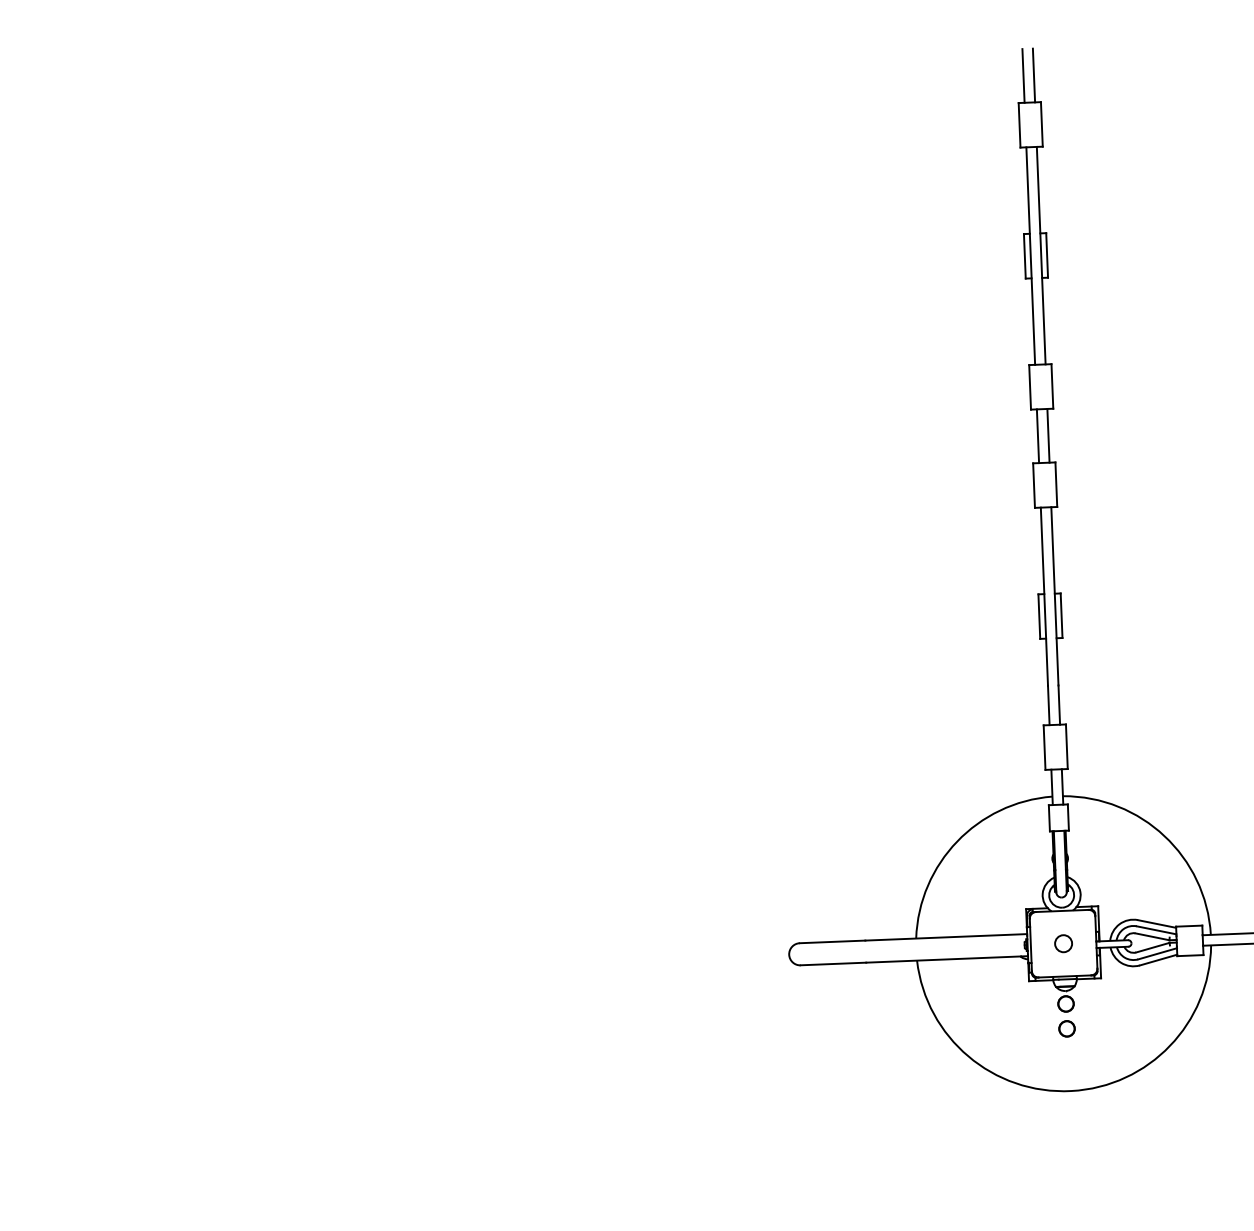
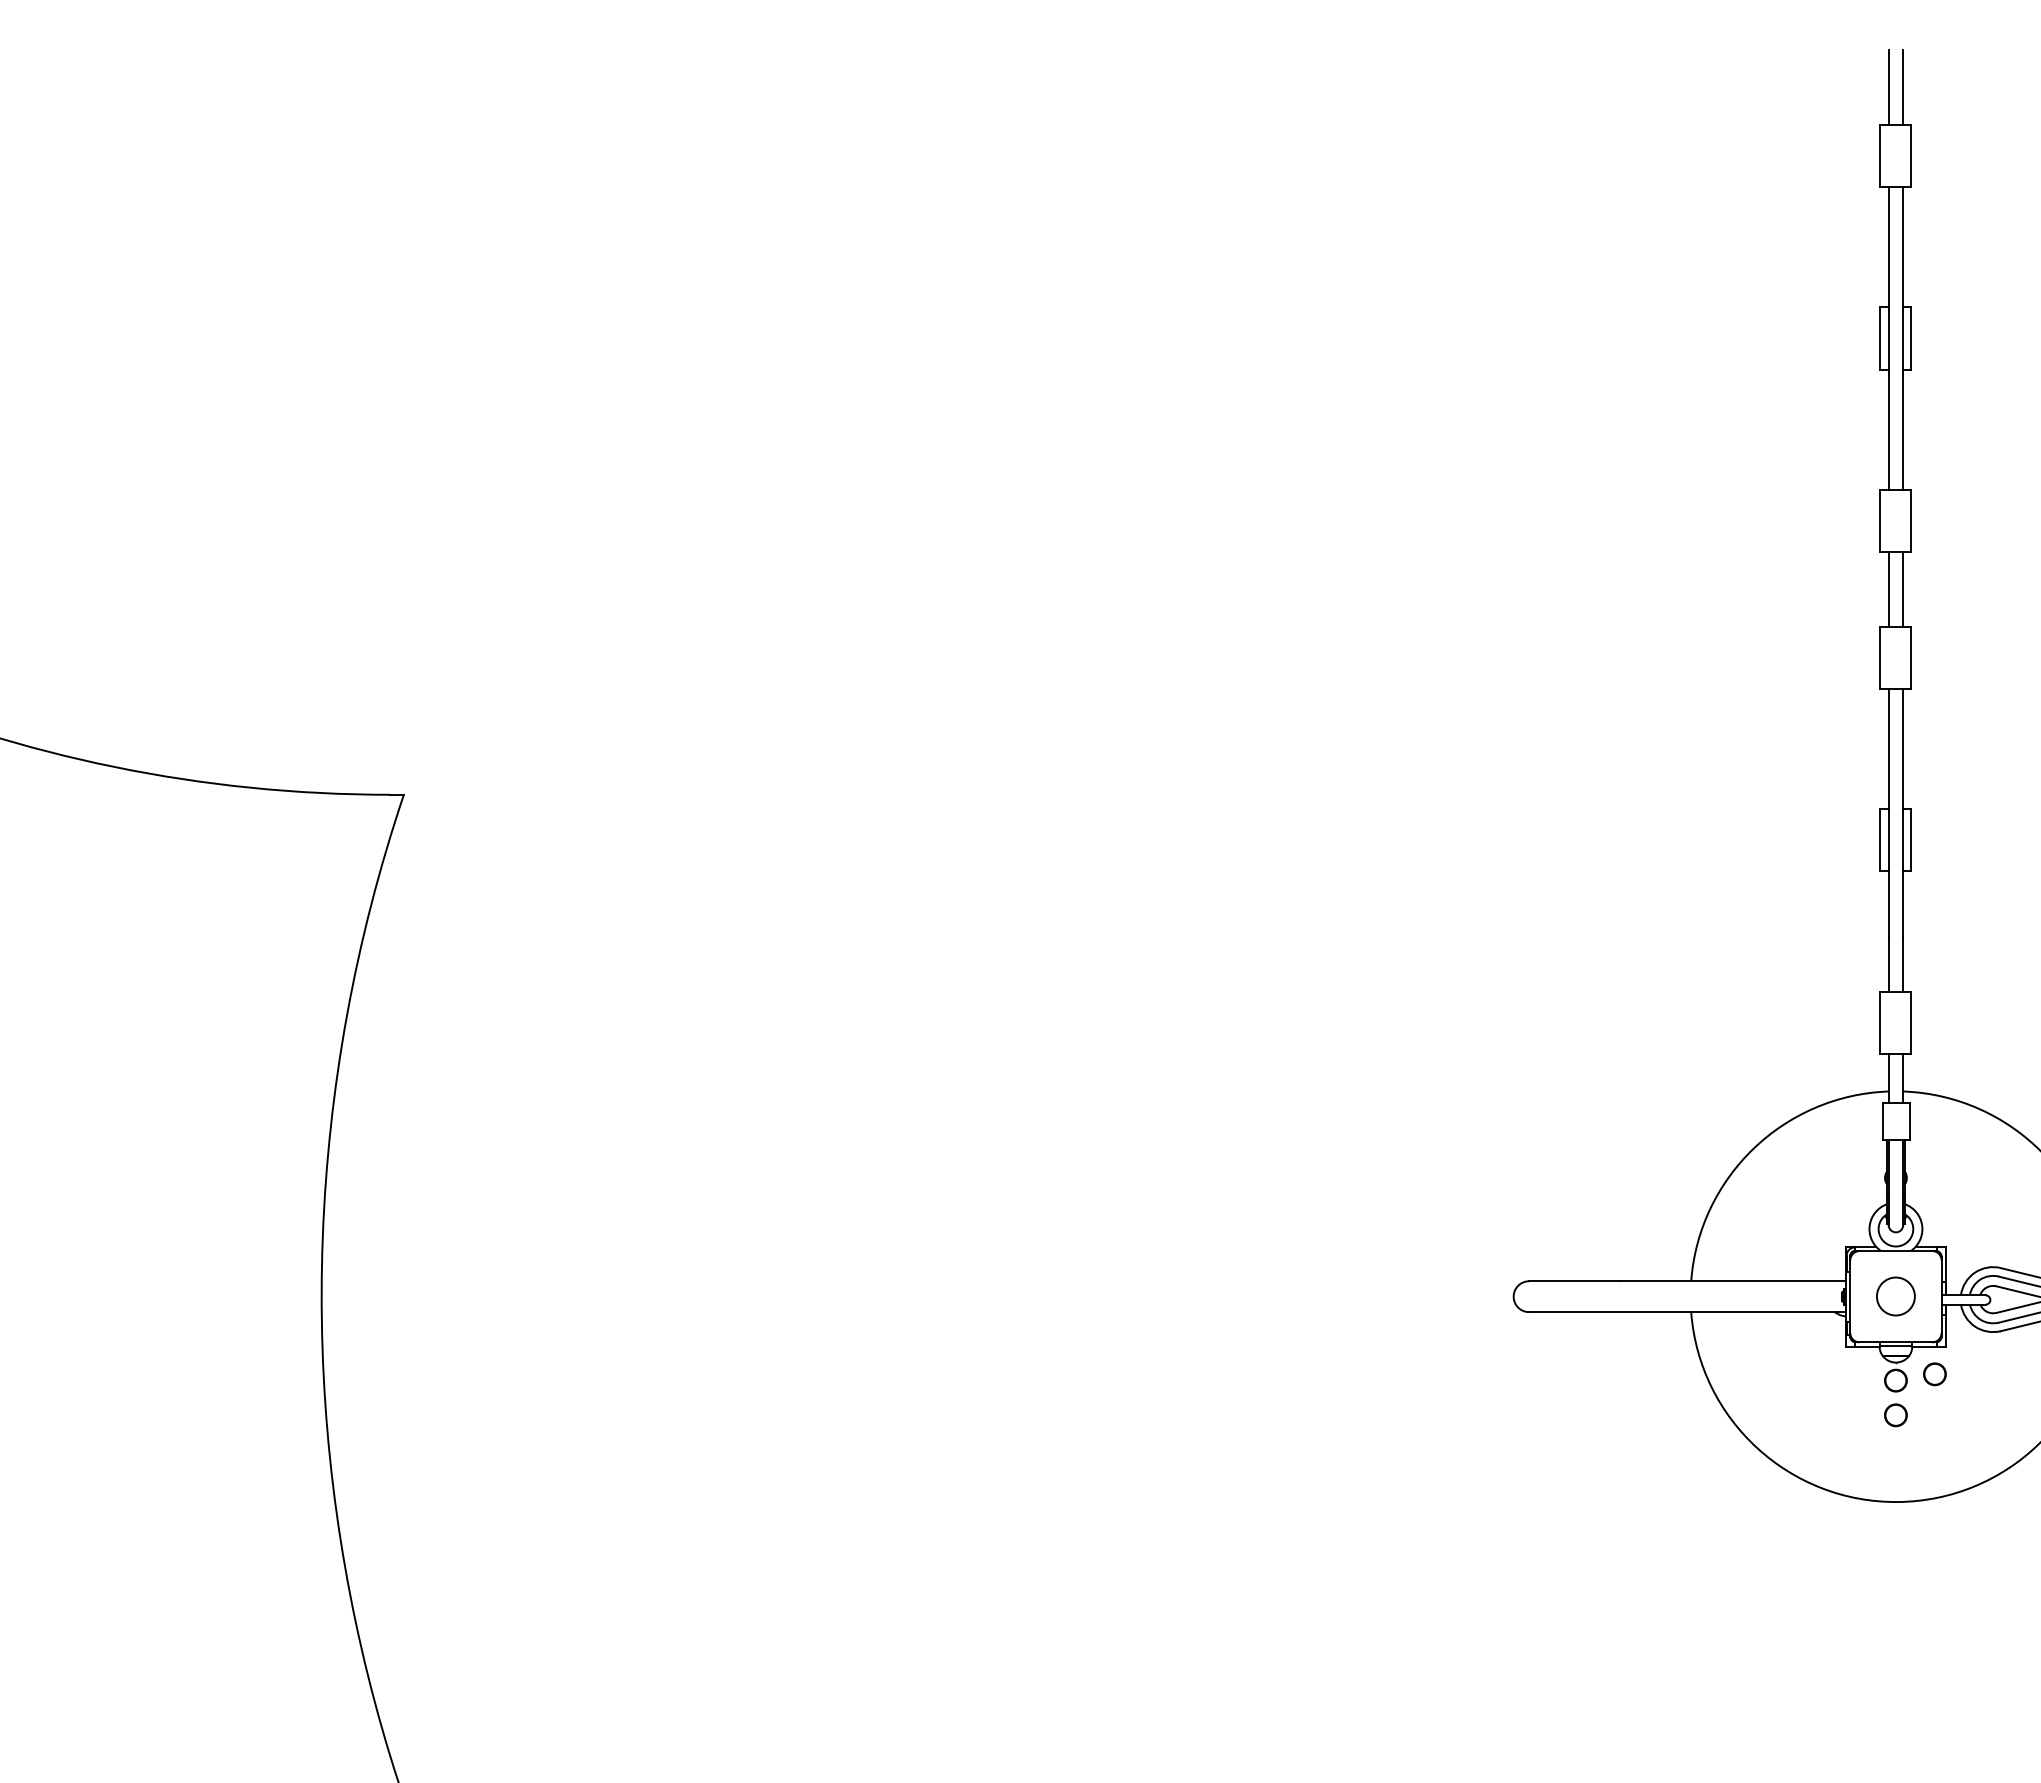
circle: (1063, 943) -> (1895, 1296), size x1.6
part: (1093, 998) -> (1934, 1374), added

